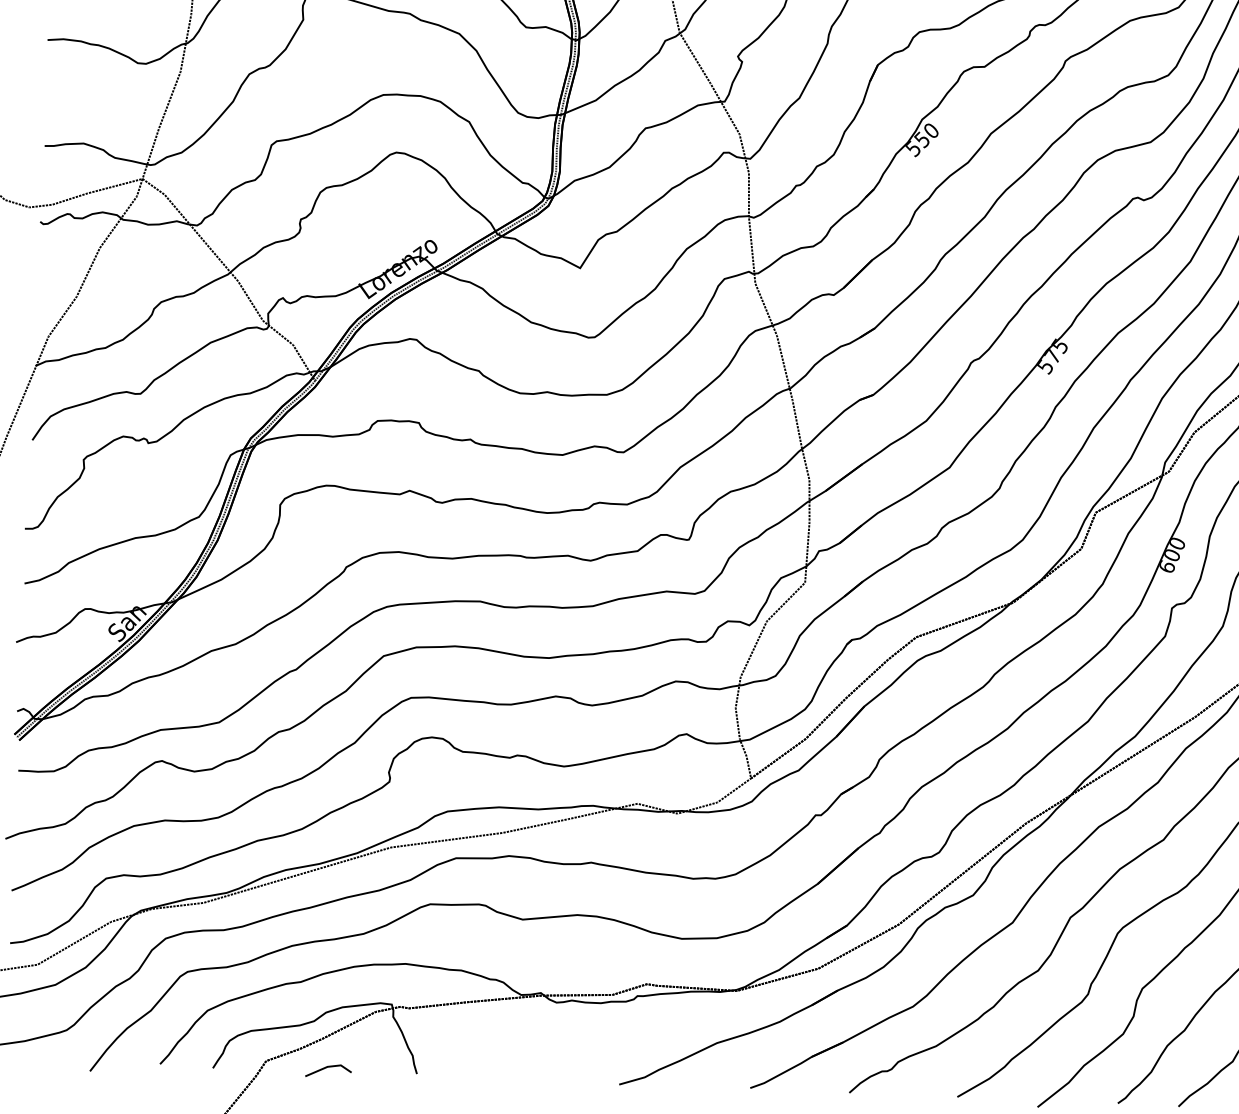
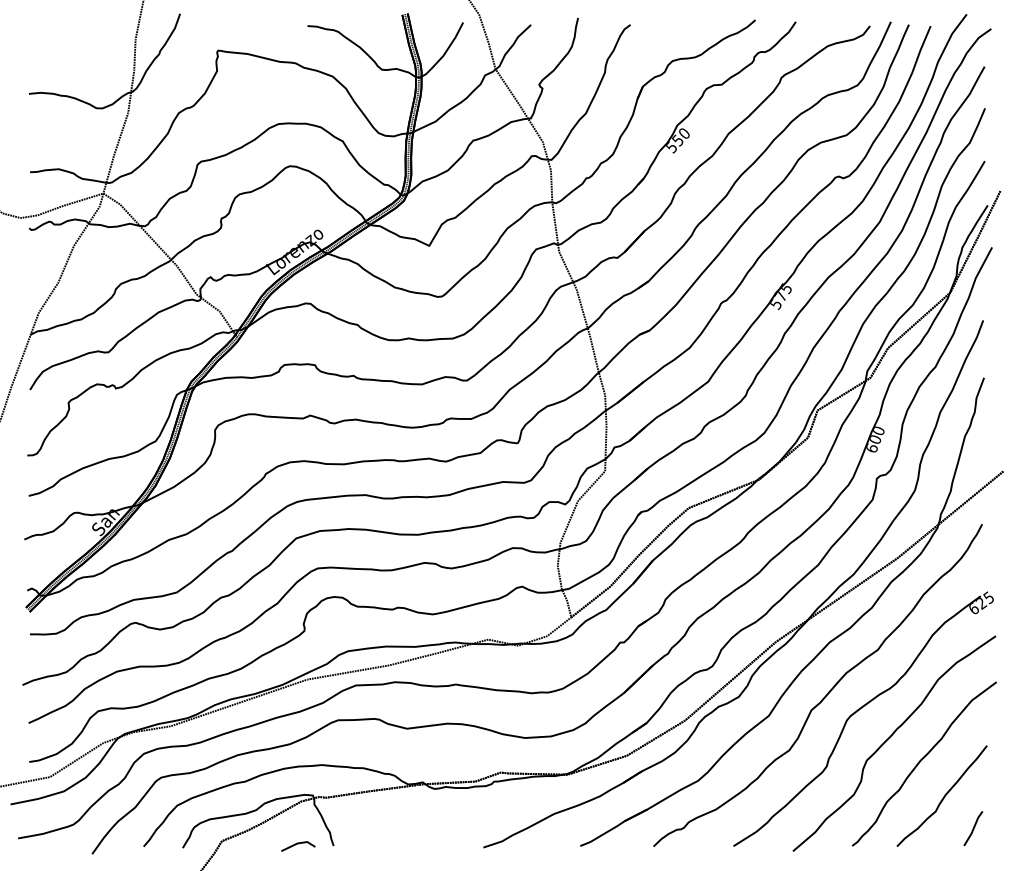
line: (328, 1068) -> (298, 844), moved

